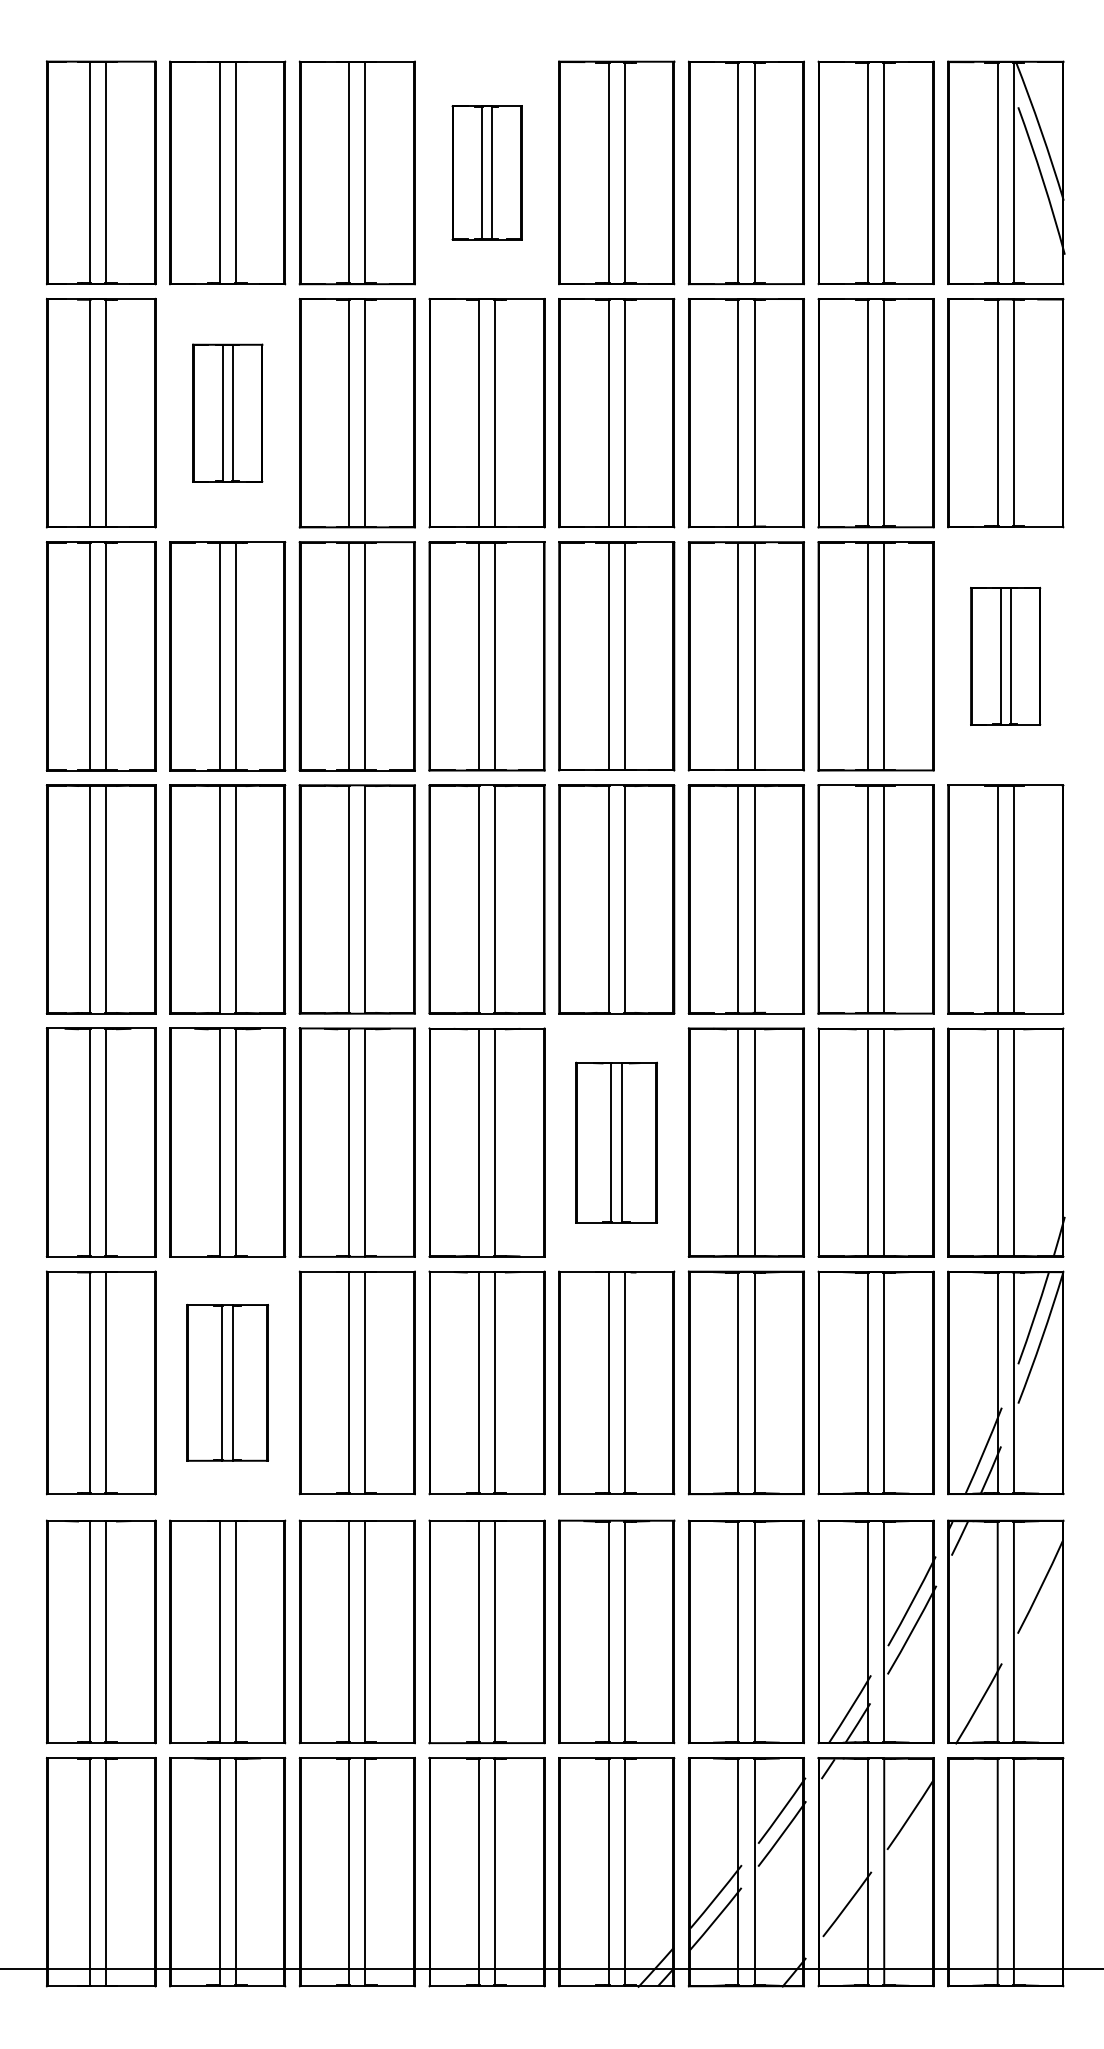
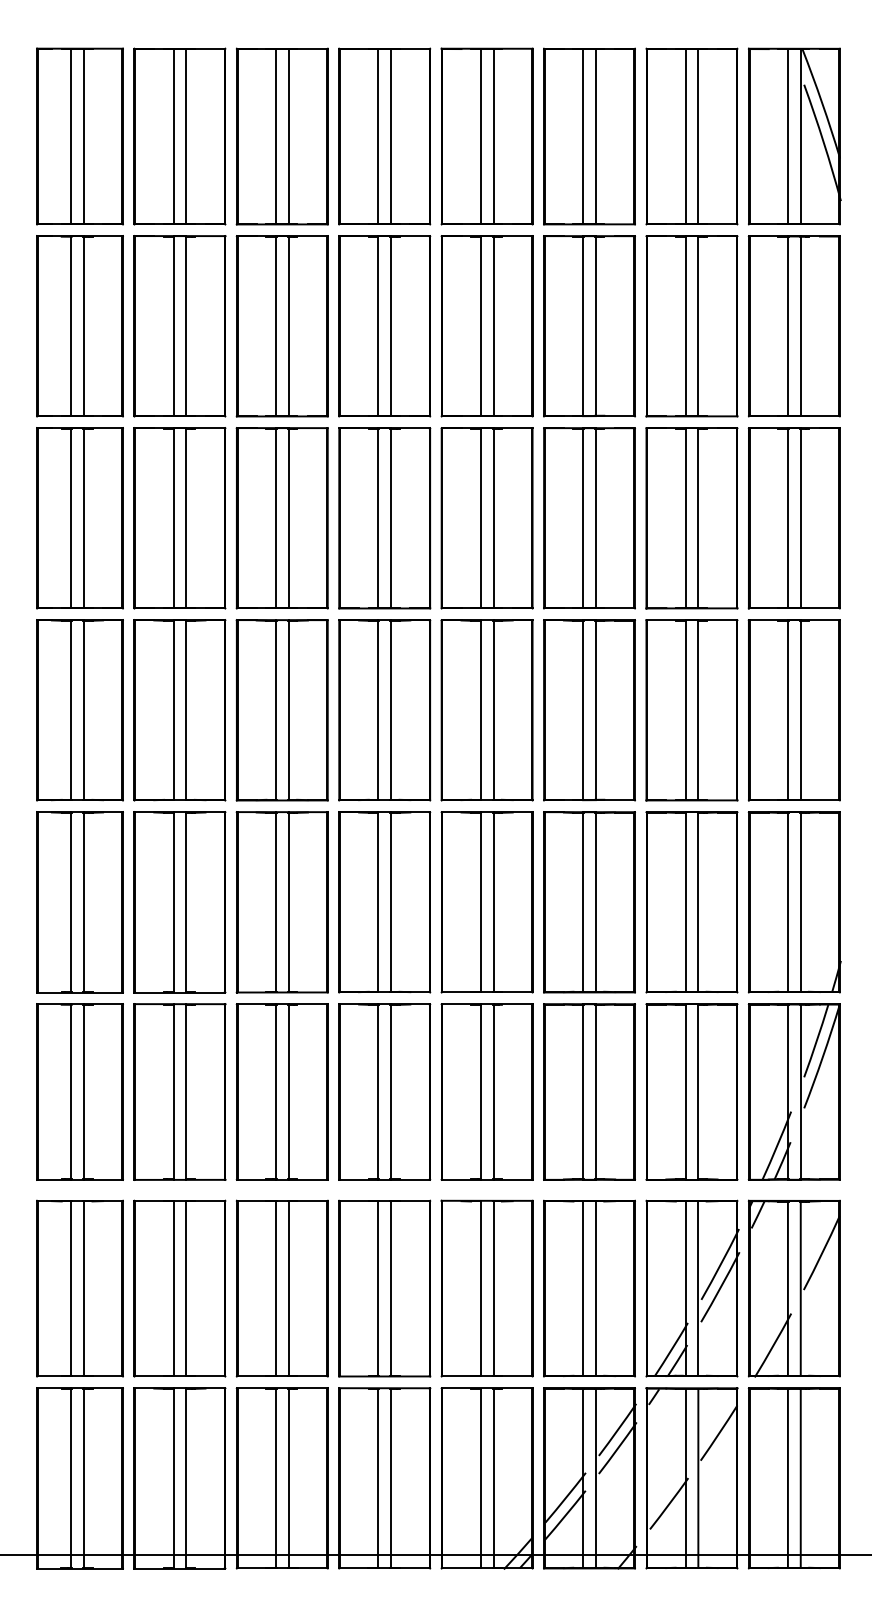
part: (486, 172) -> (384, 136), size x1.67
part: (227, 413) -> (179, 326), size x1.67
part: (1004, 656) -> (793, 518), size x1.67
part: (615, 1142) -> (486, 902), size x1.43
part: (227, 1382) -> (179, 1091), size x1.43

